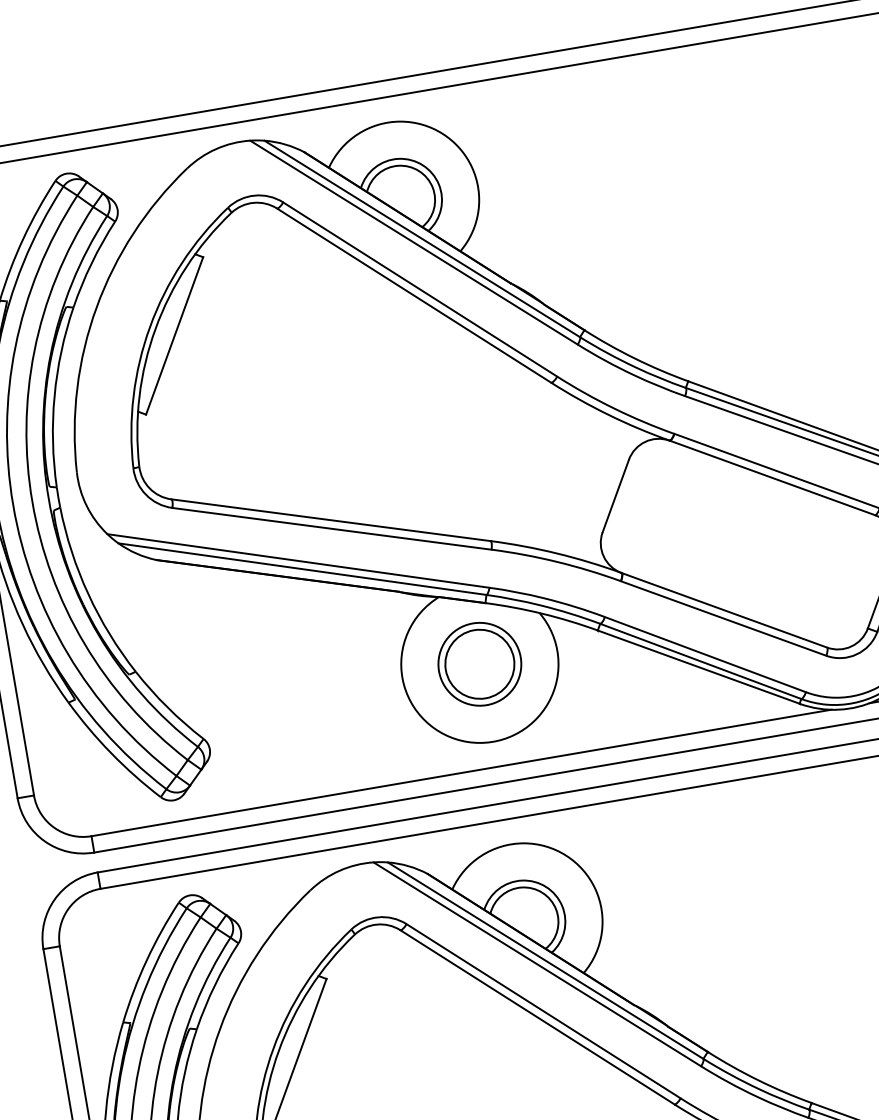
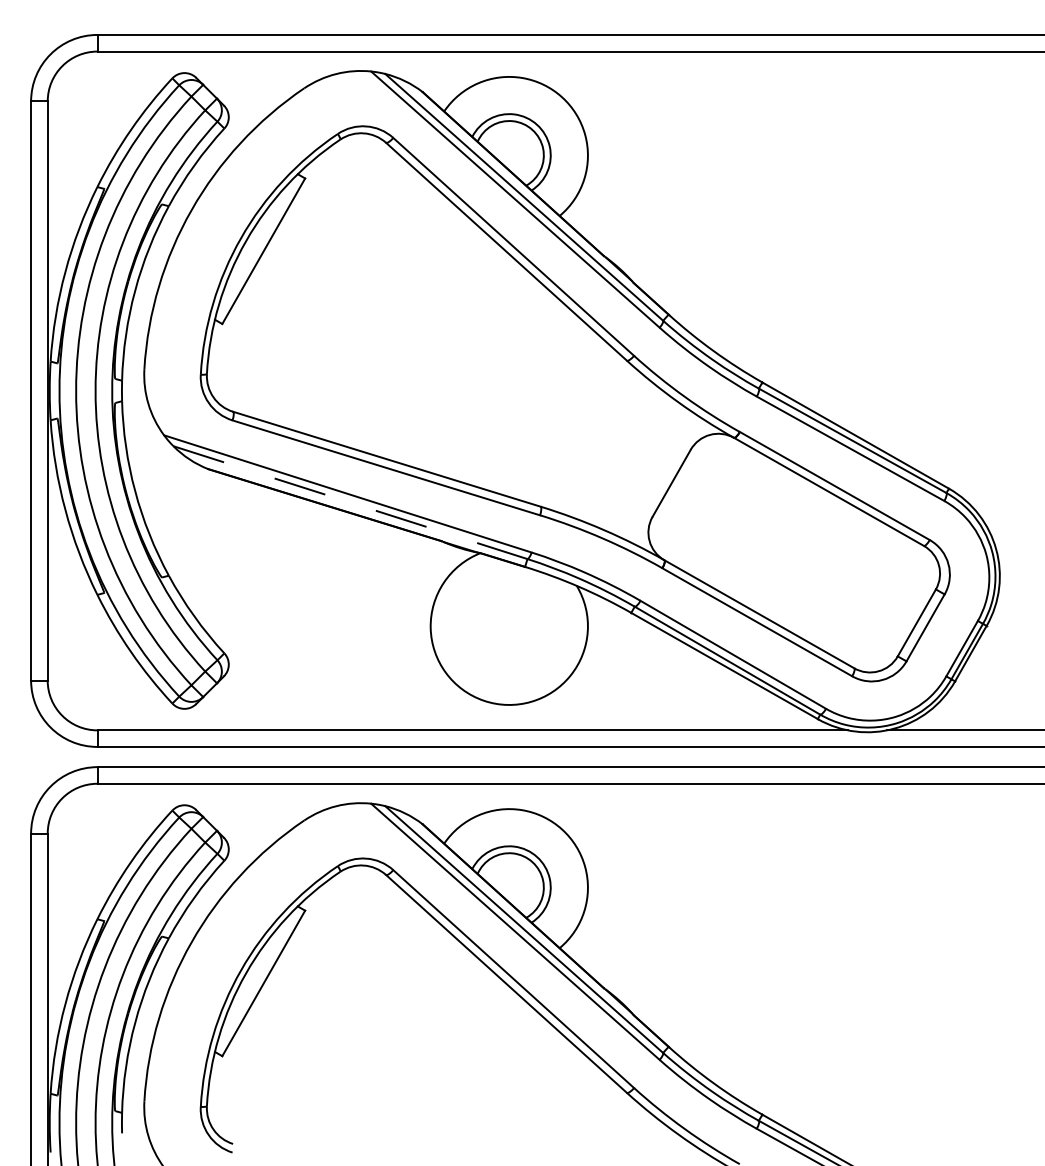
line: (302, 568) -> (350, 502), solid -> dashed
part: (480, 664) -> (509, 626), removed

